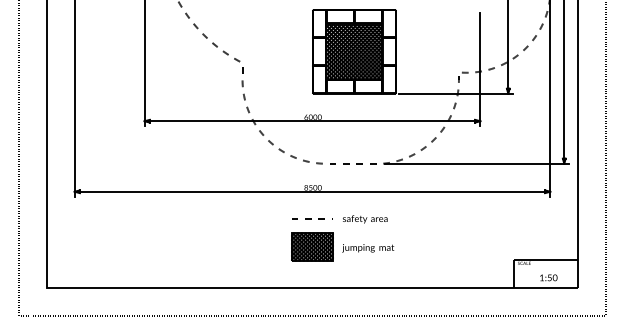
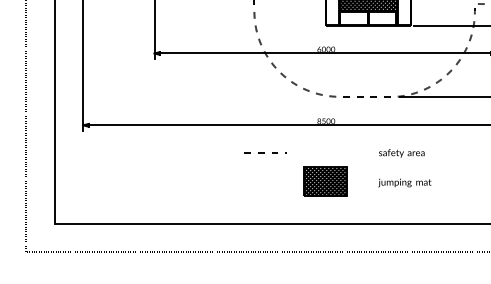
line: (311, 218) -> (264, 152), moved
text: (365, 219) -> (402, 153), moved
text: (368, 248) -> (405, 183), moved

